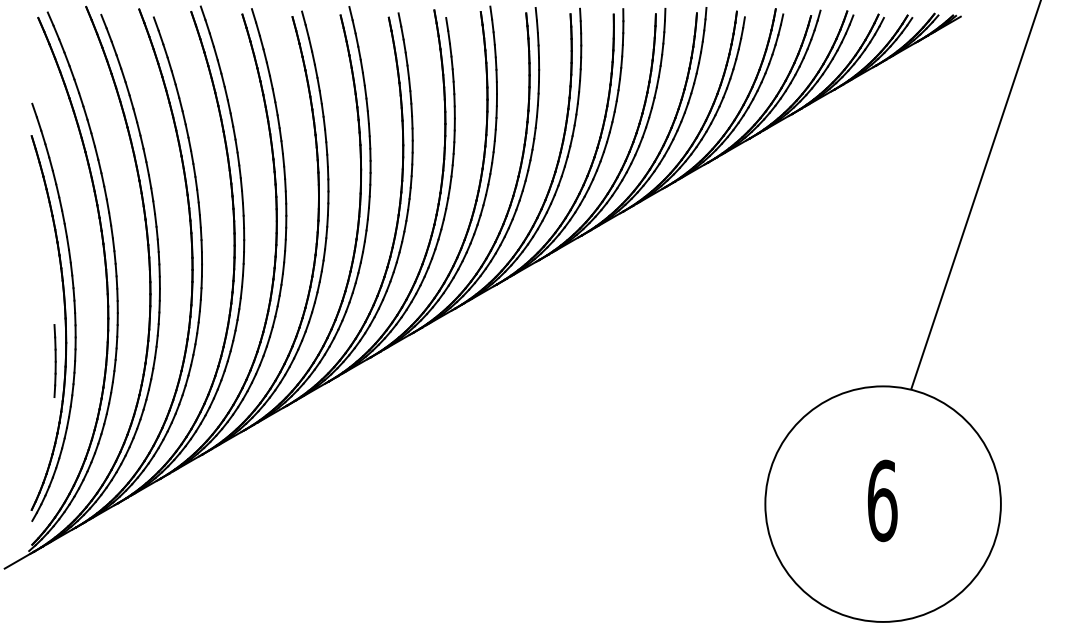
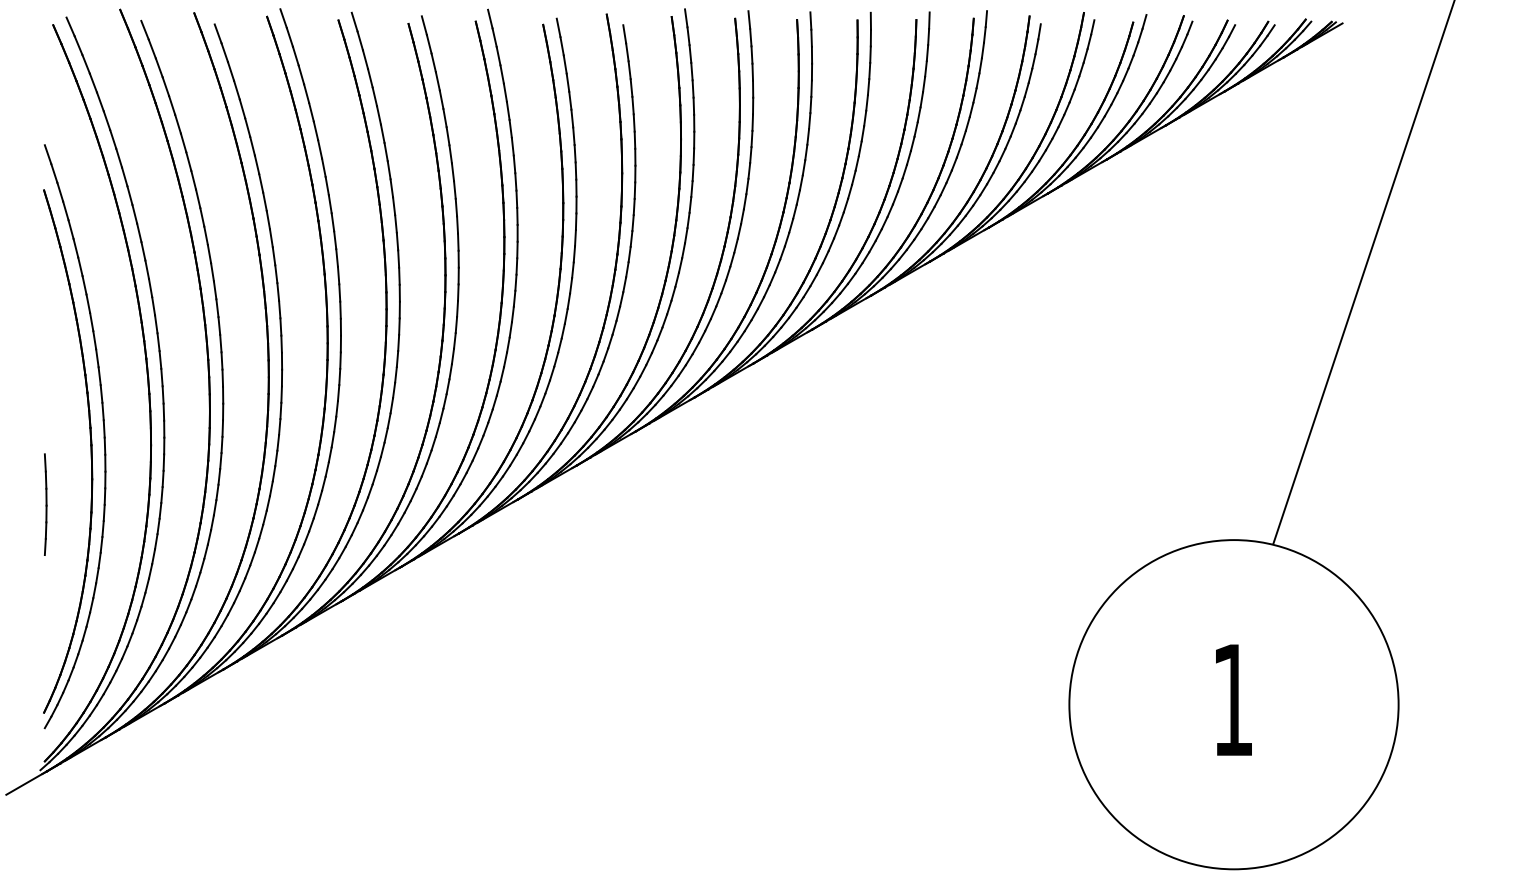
line: (54, 360) -> (45, 504), moved
text: (882, 500) -> (1233, 699), 6 -> 1

